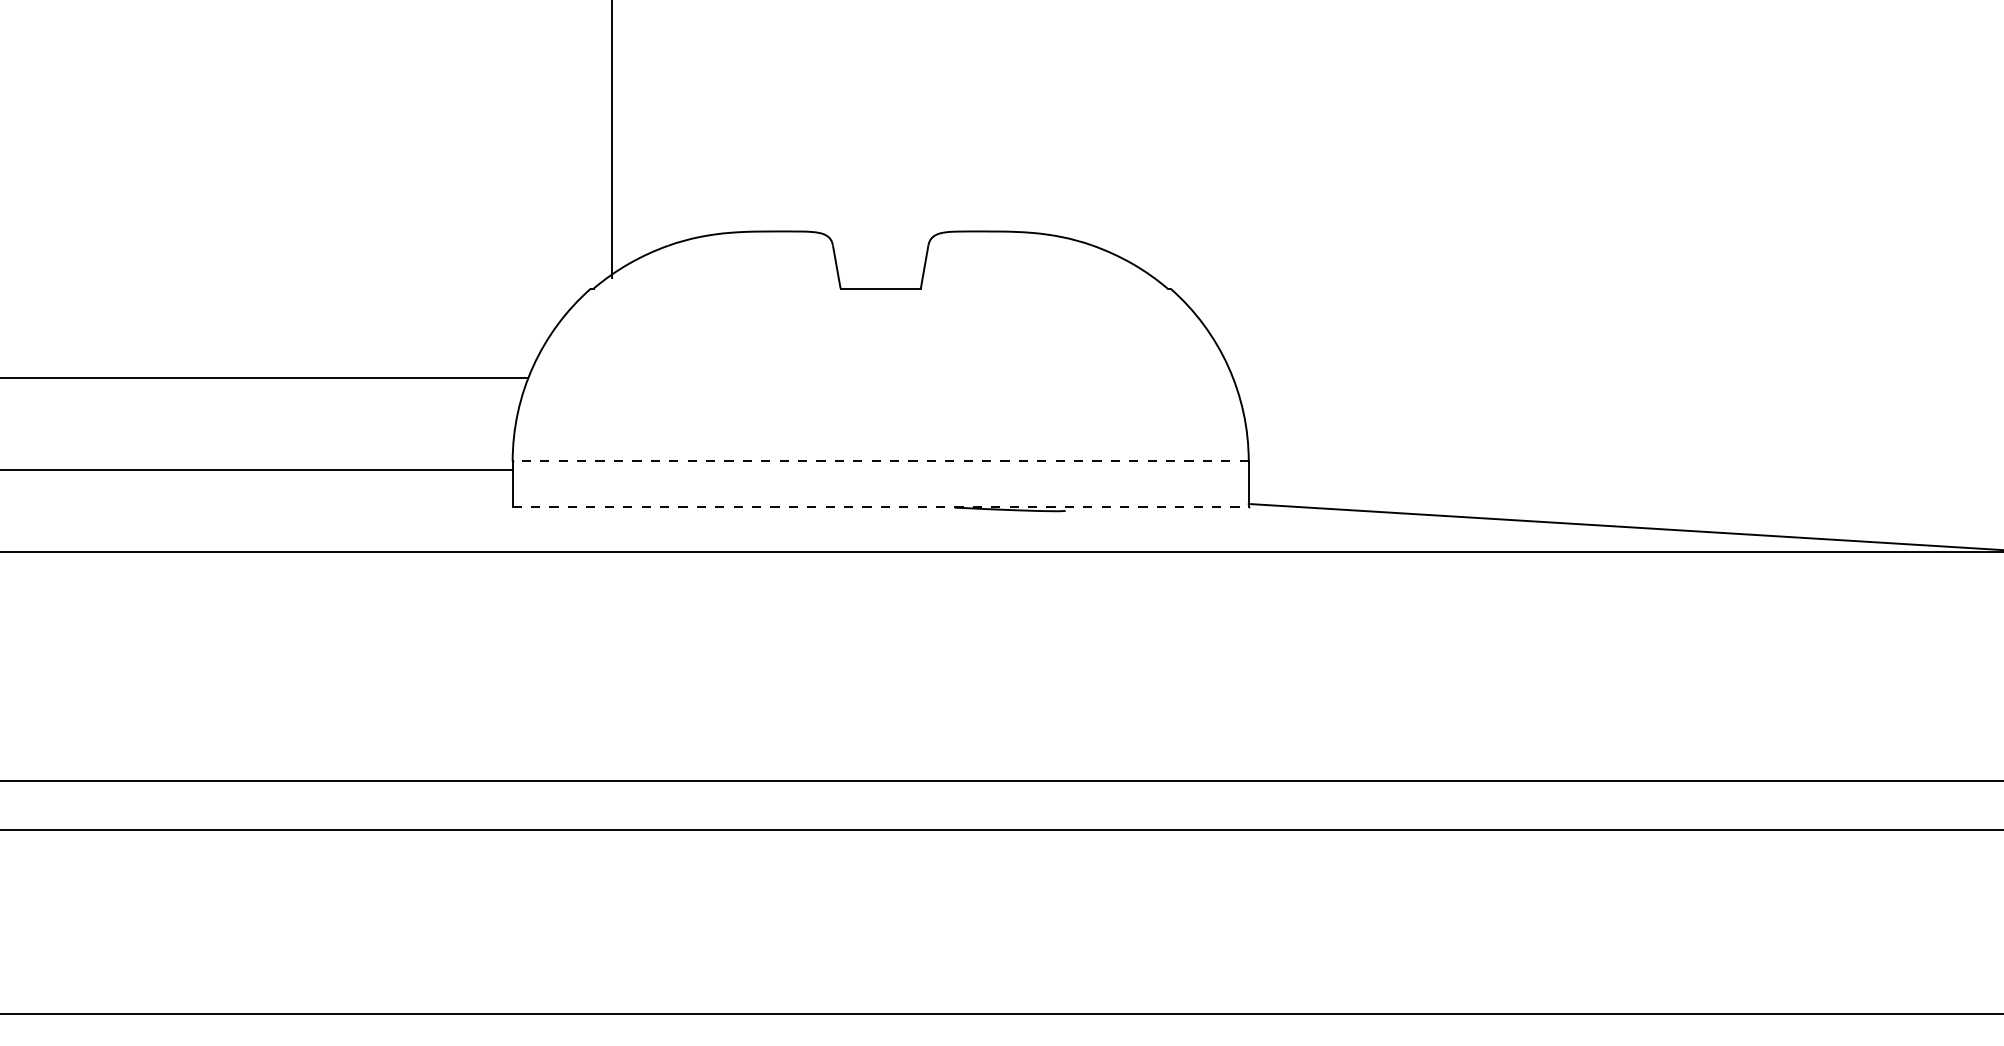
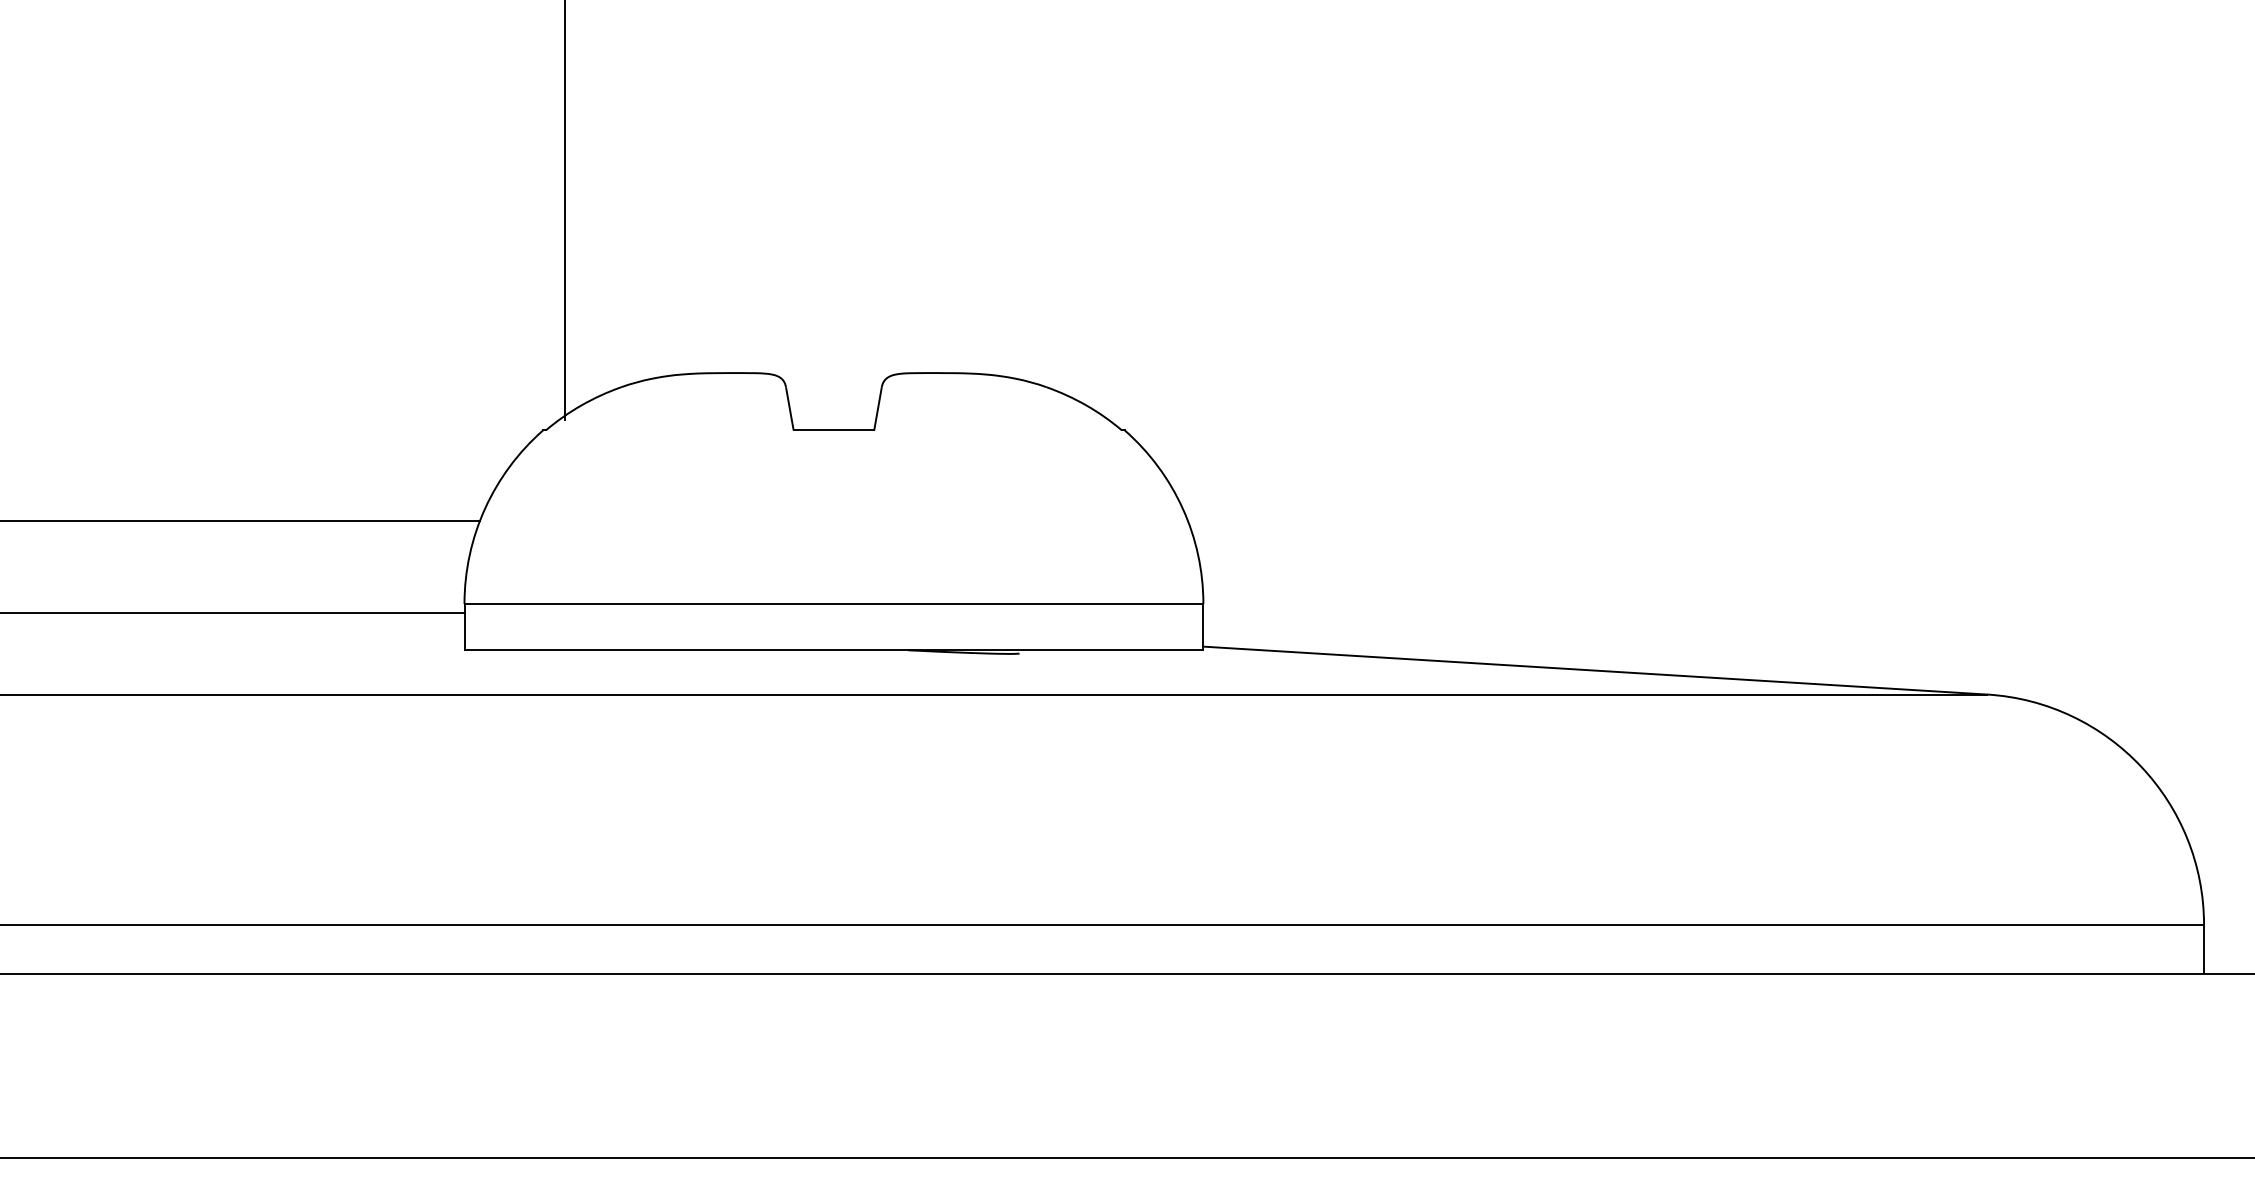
line: (880, 461) -> (833, 603), dashed -> solid
line: (881, 507) -> (834, 650), dashed -> solid

